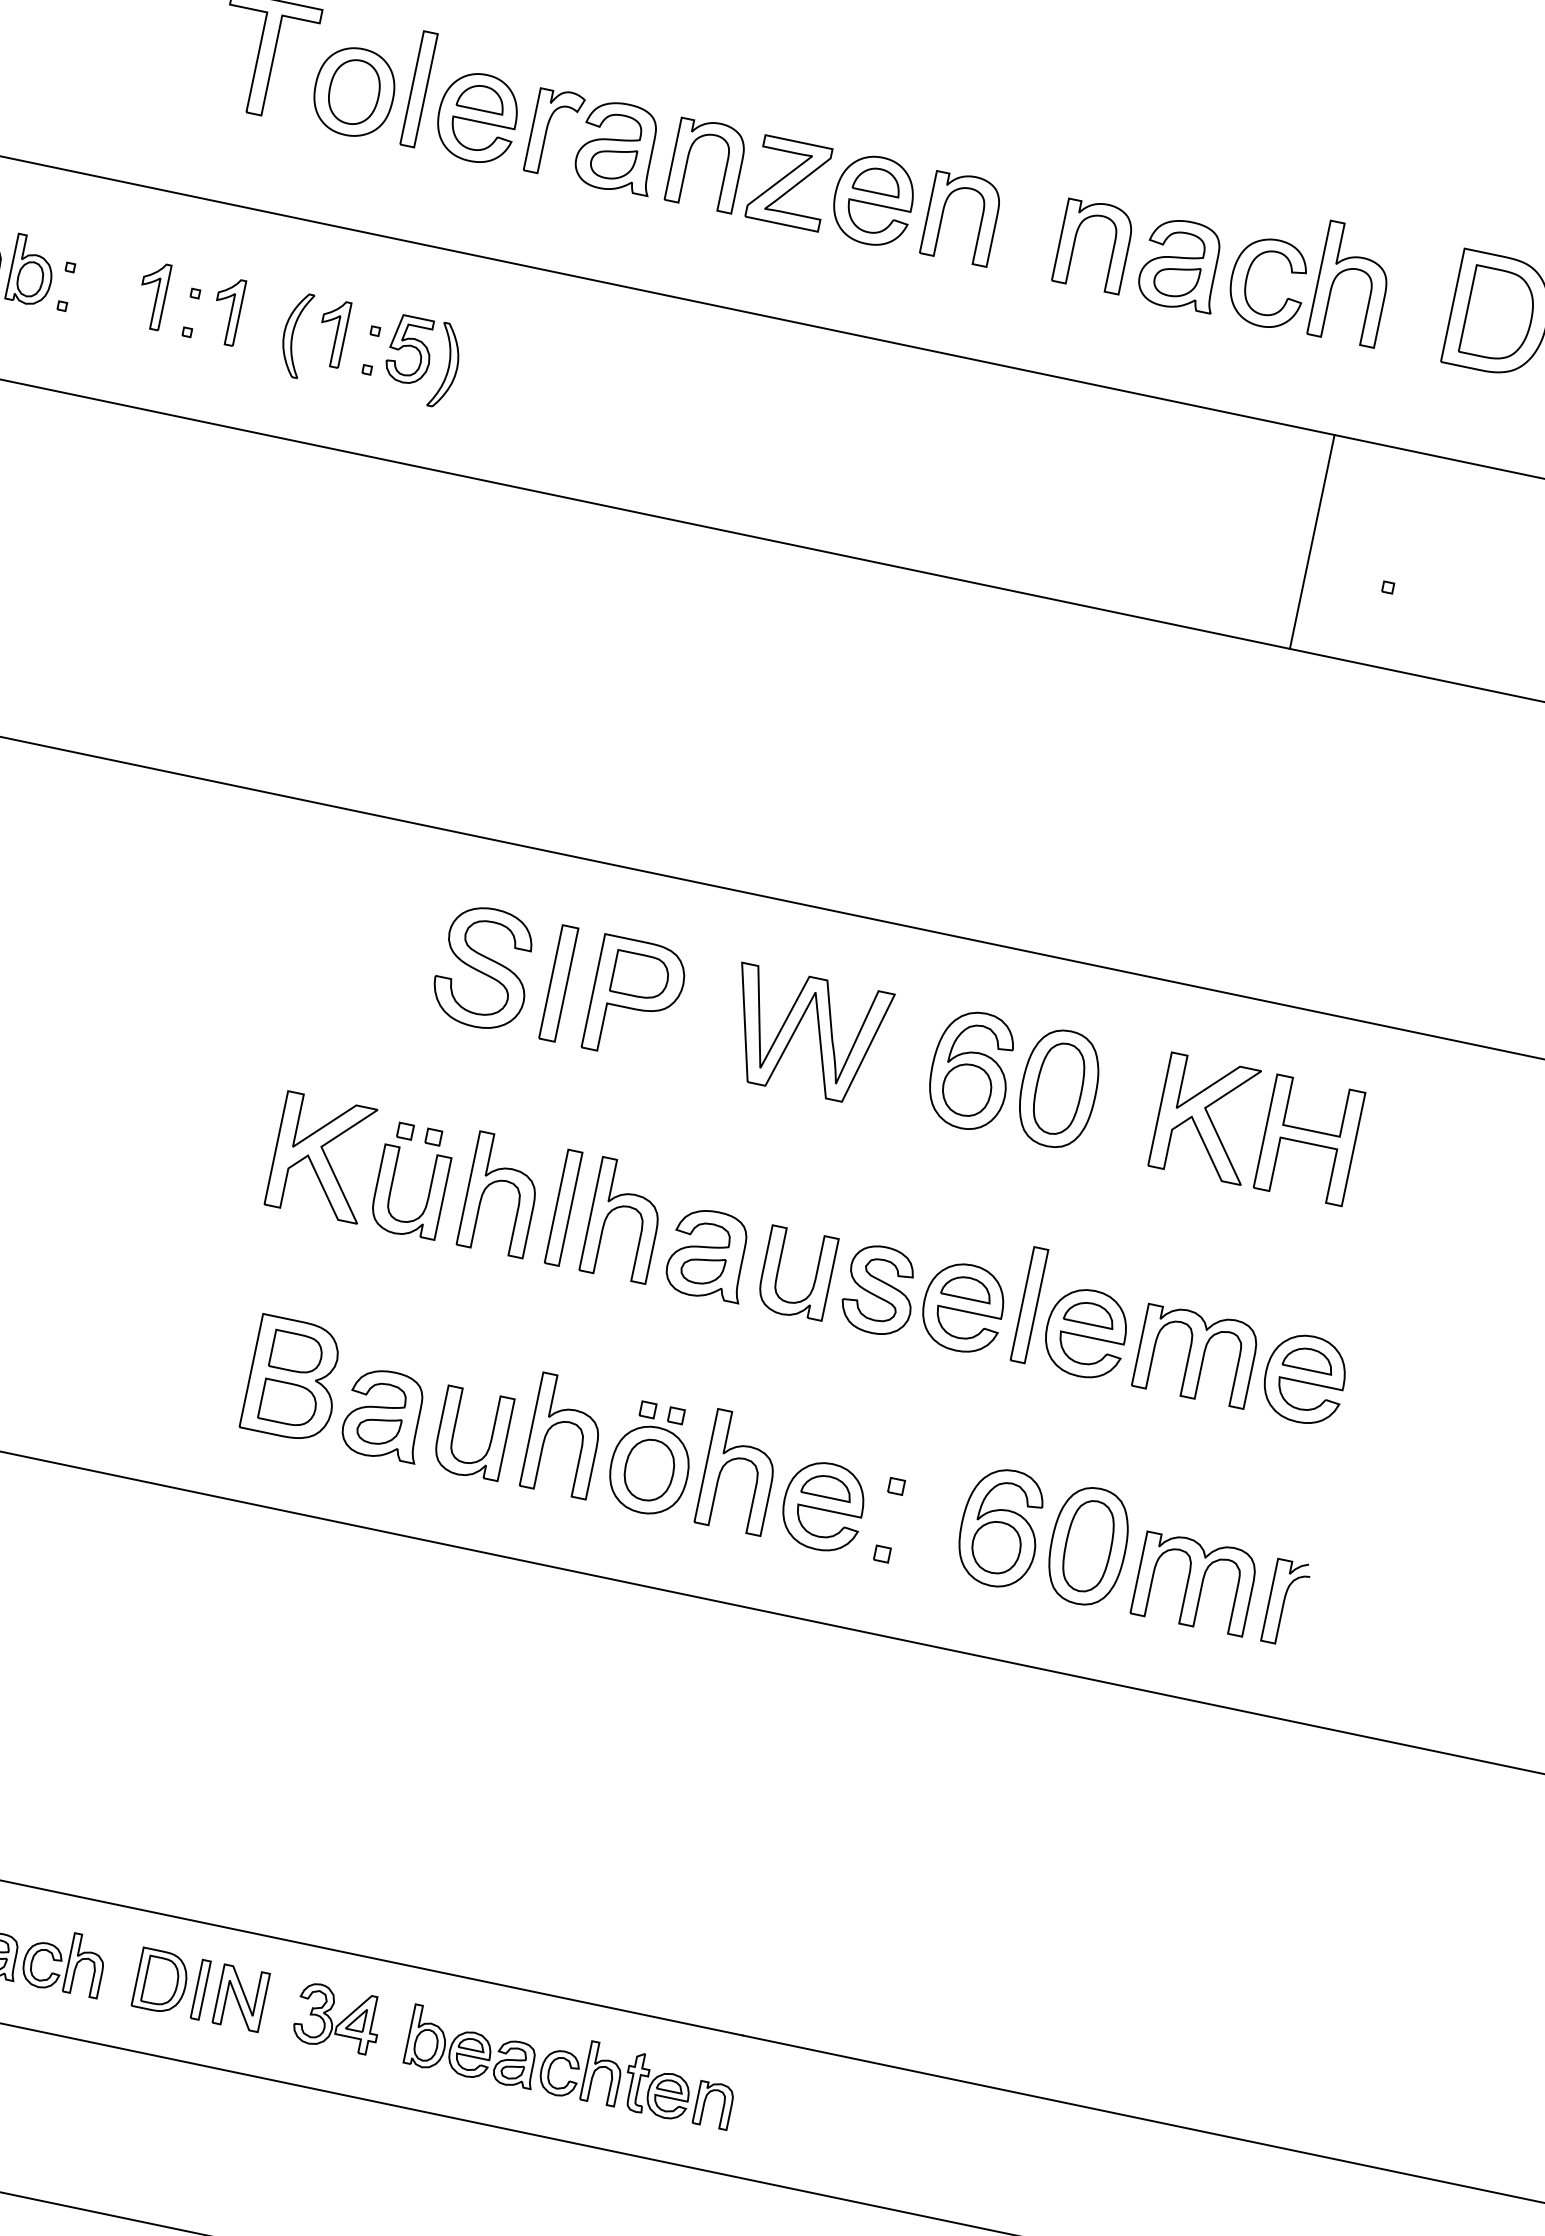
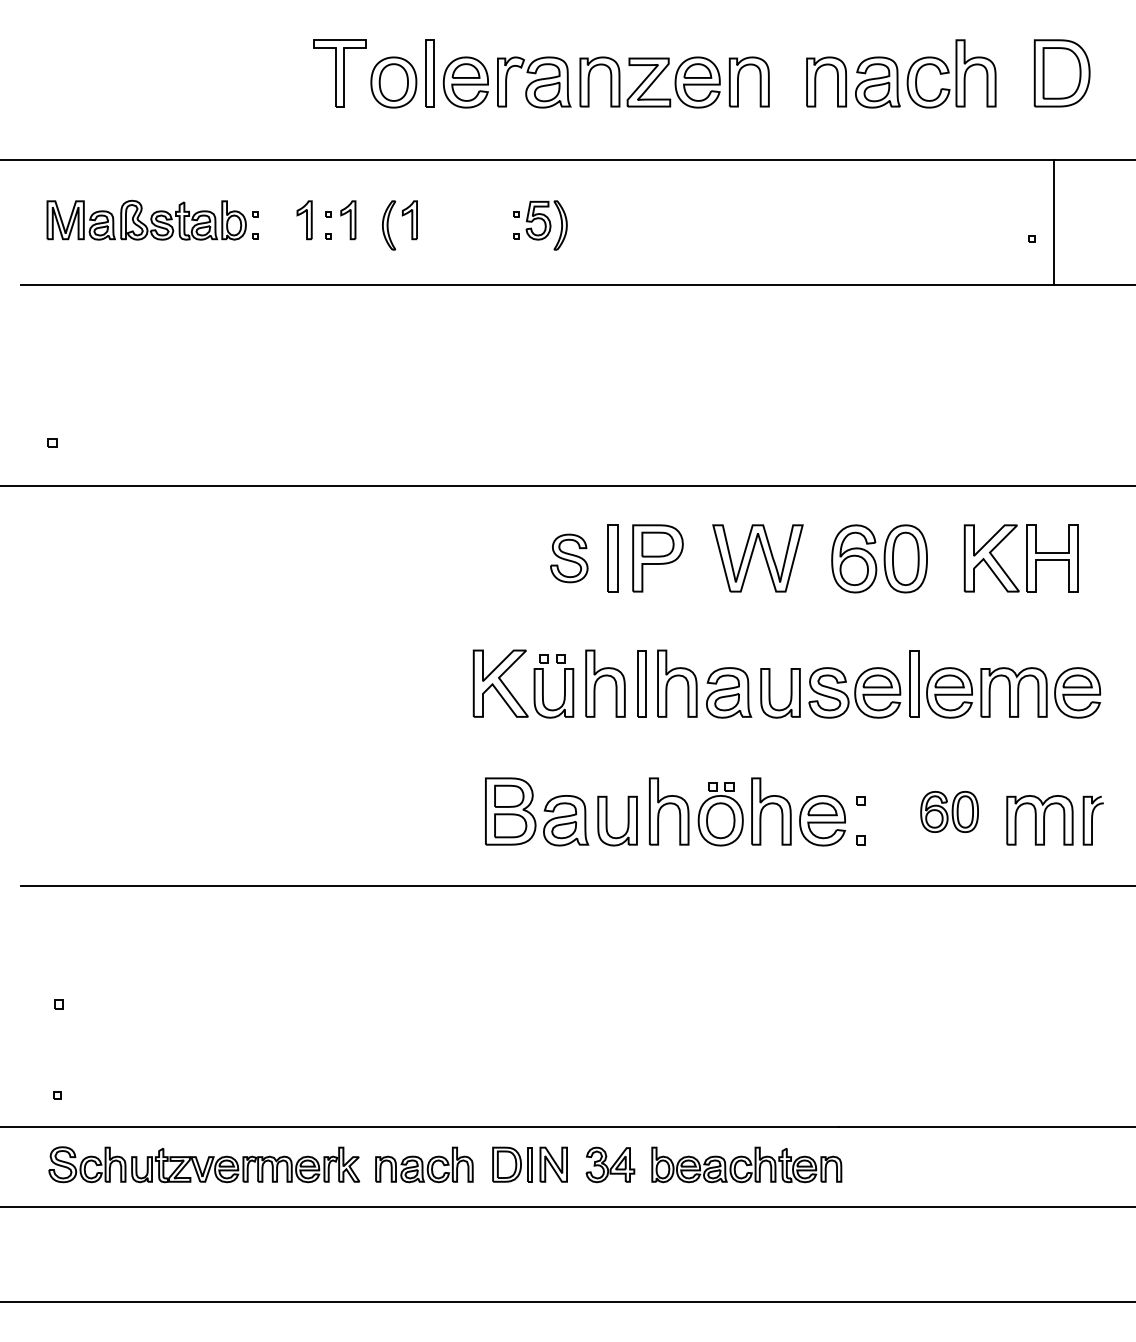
part: (412, 359) -> (540, 225), moved
line: (1311, 541) -> (1053, 222), moved
part: (484, 968) -> (569, 558), size x0.7
part: (1043, 1535) -> (949, 811), size x0.6

